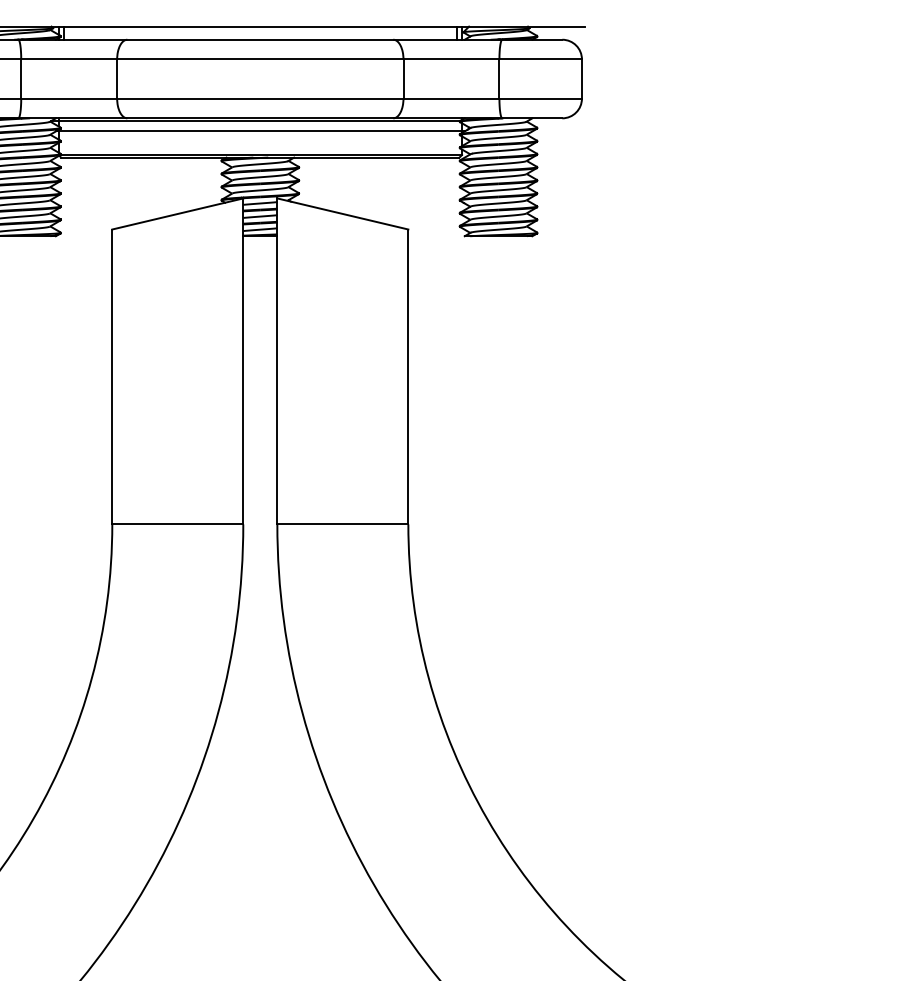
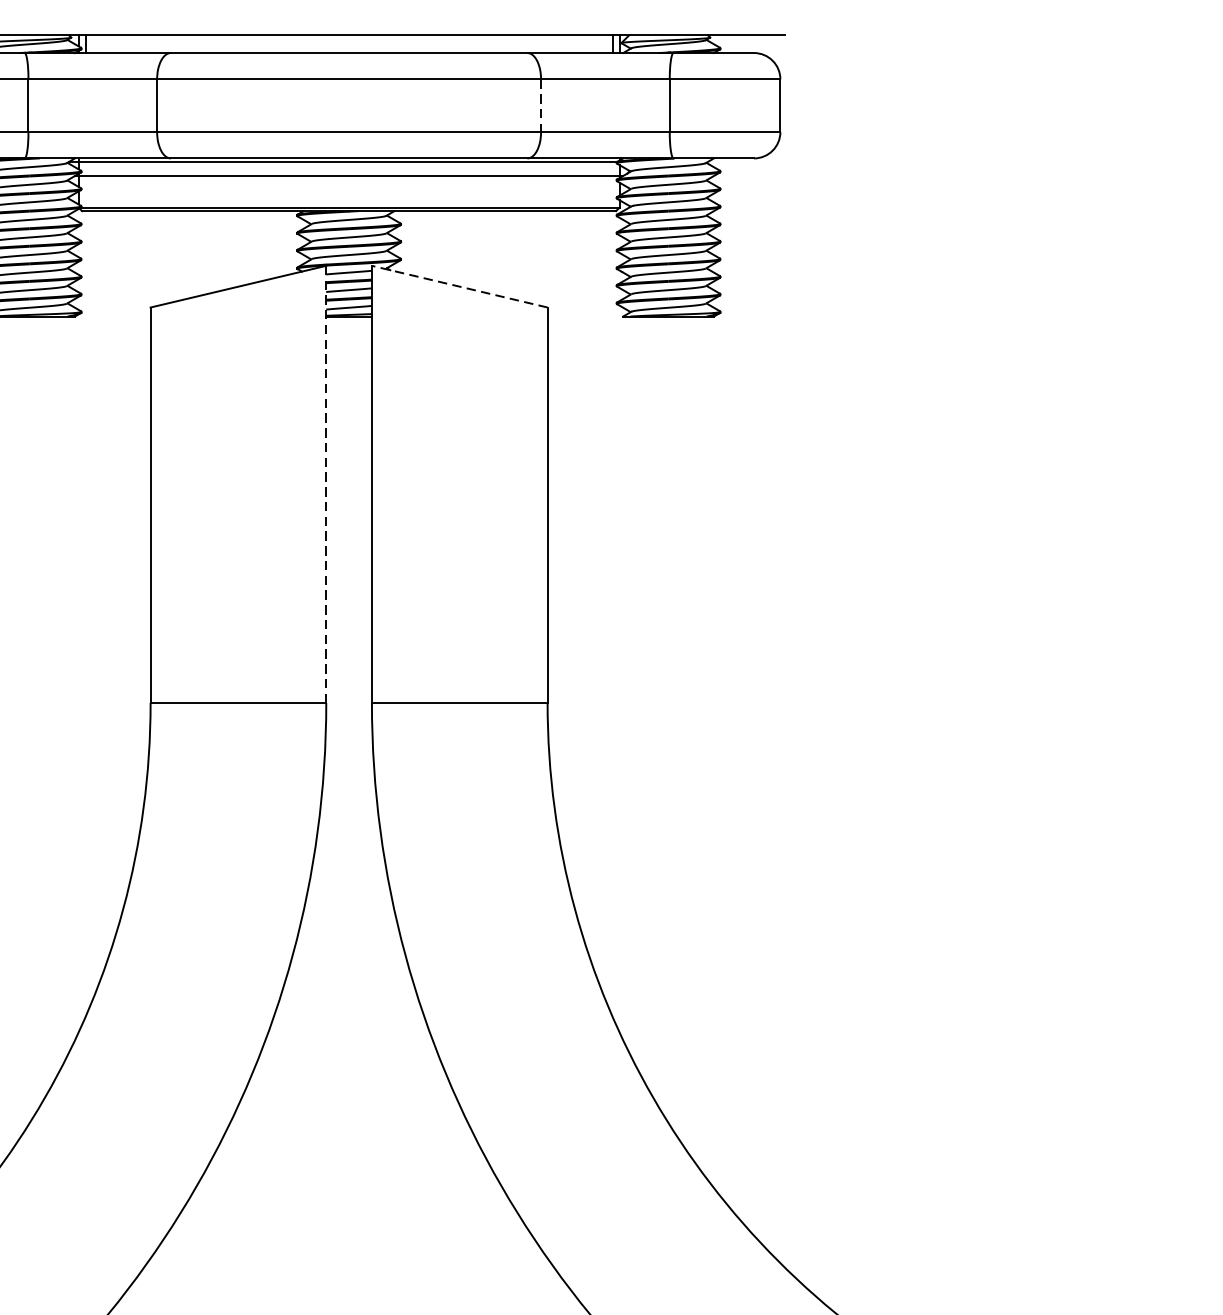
line: (403, 79) -> (541, 106), solid -> dashed
line: (342, 213) -> (459, 286), solid -> dashed
line: (243, 361) -> (326, 484), solid -> dashed

